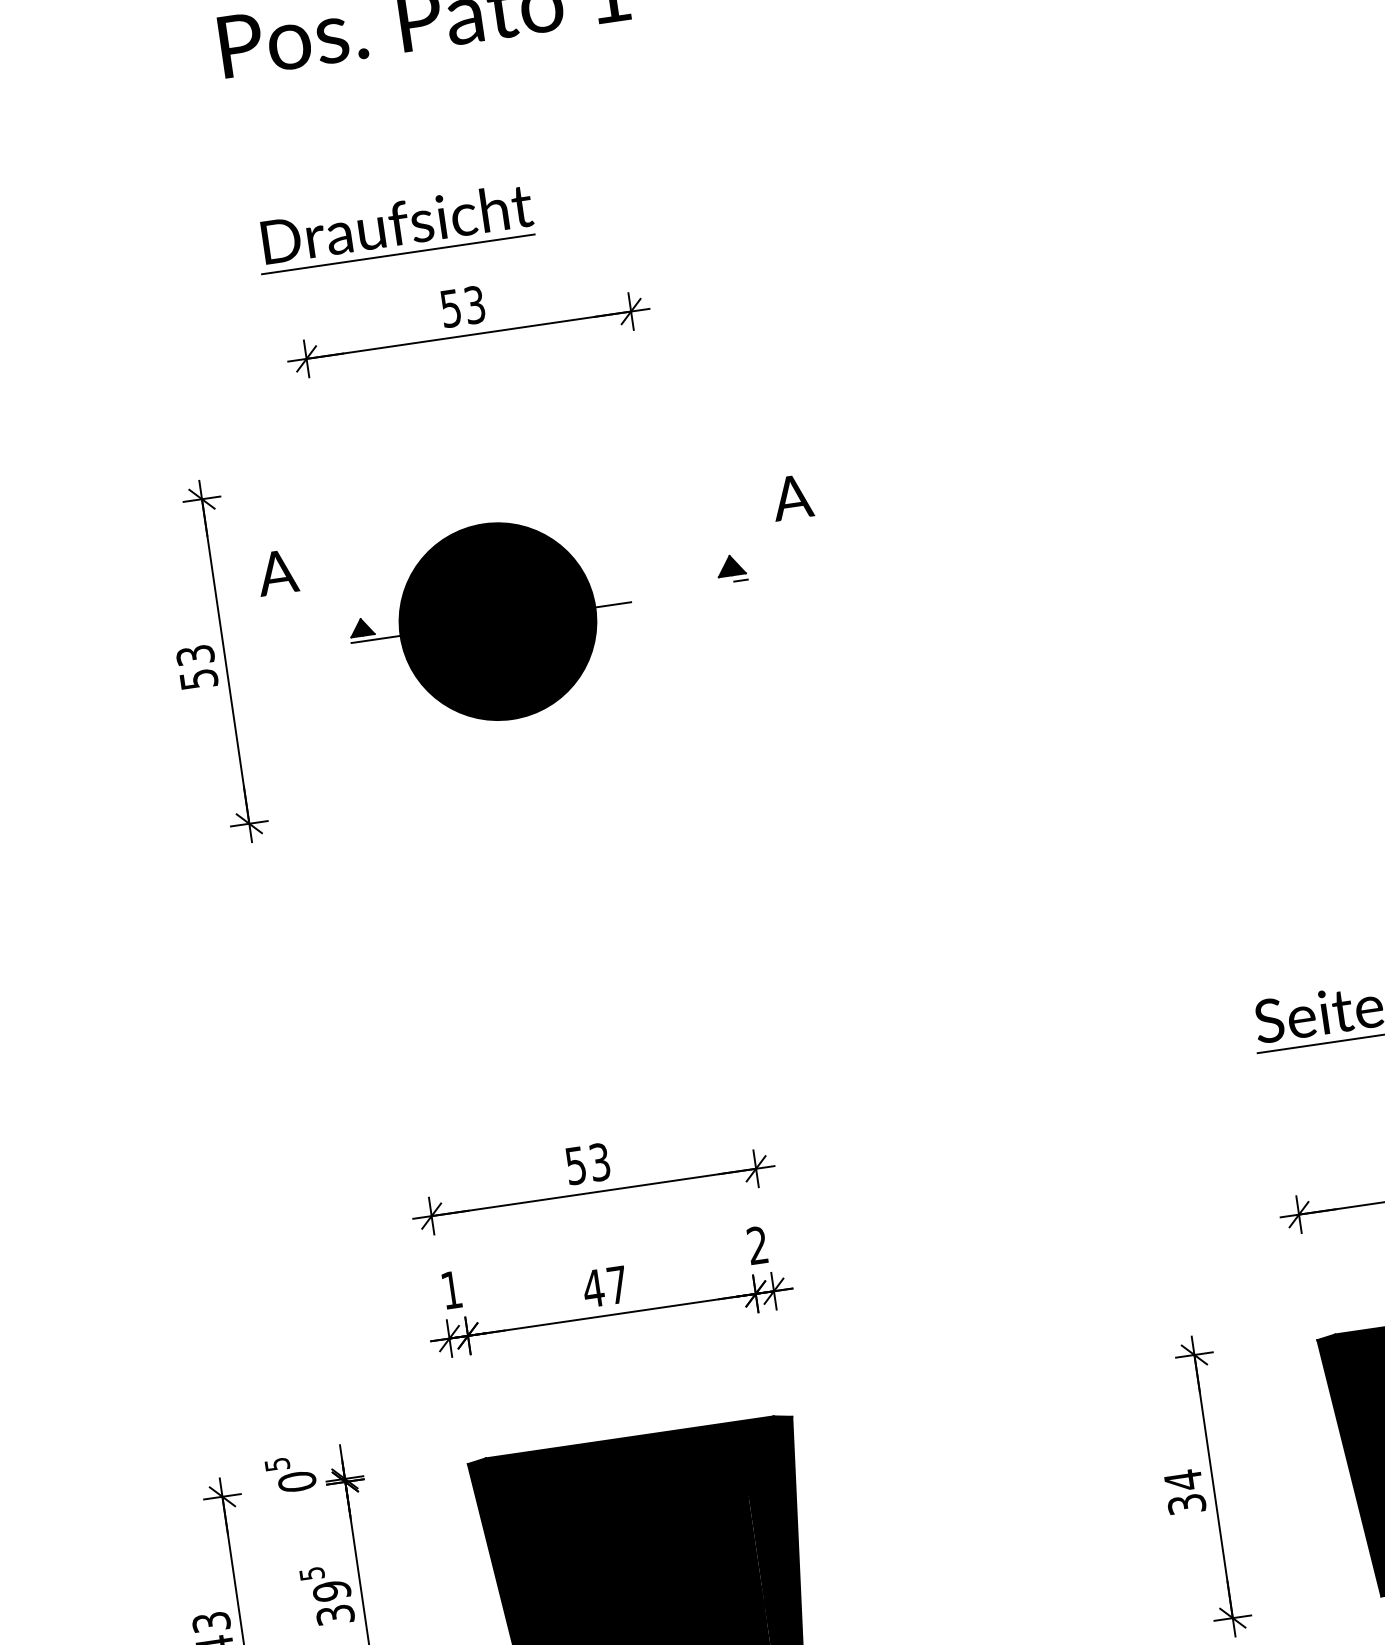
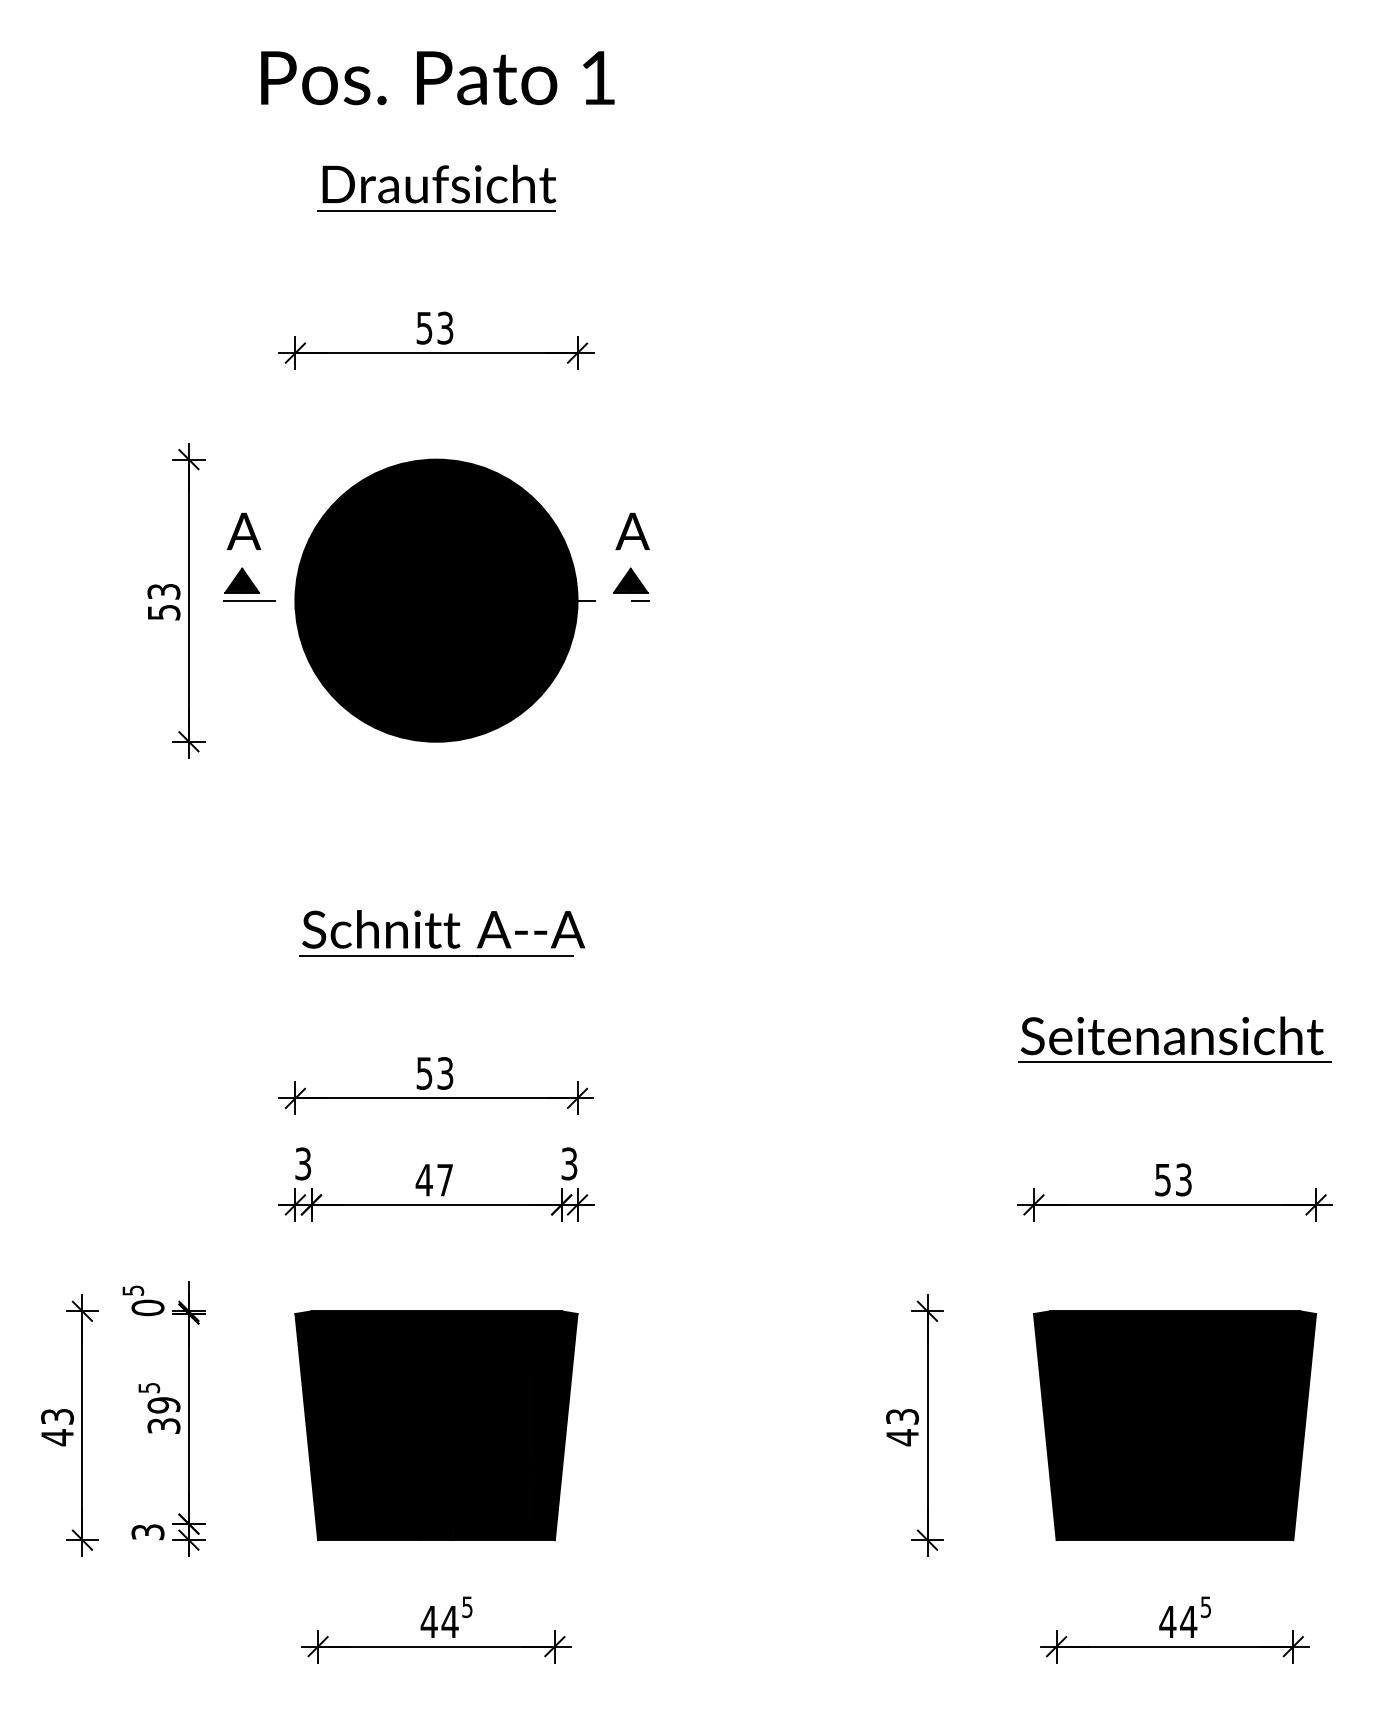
part: (394, 227) -> (436, 187), moved
text: (792, 497) -> (632, 531), moved
part: (731, 568) -> (631, 584), size x1.43
part: (479, 624) -> (409, 600), size x1.67
part: (573, 1001) -> (442, 933), added
text: (757, 1244) -> (569, 1163), 2 -> 3
text: (451, 1289) -> (303, 1163), 1 -> 3
text: (1185, 1492) -> (902, 1427), 34 -> 43

